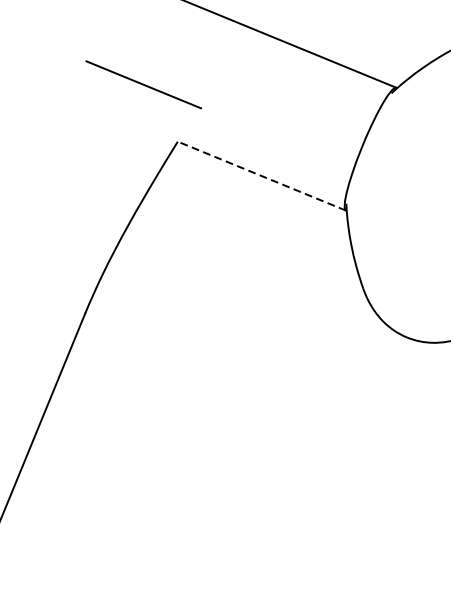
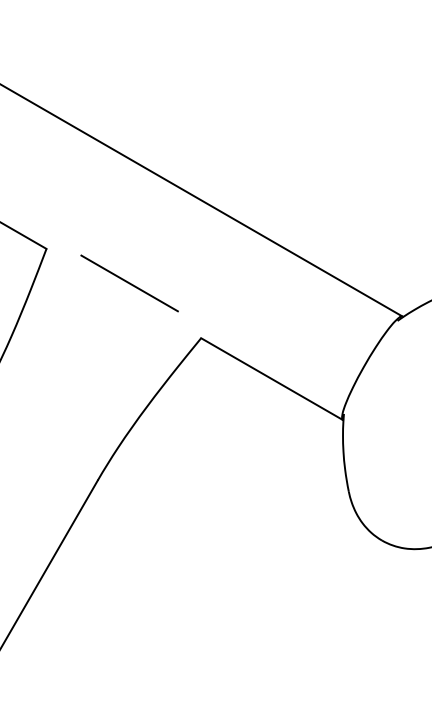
line: (143, 84) -> (129, 283), moved
line: (262, 176) -> (272, 379), dashed -> solid

